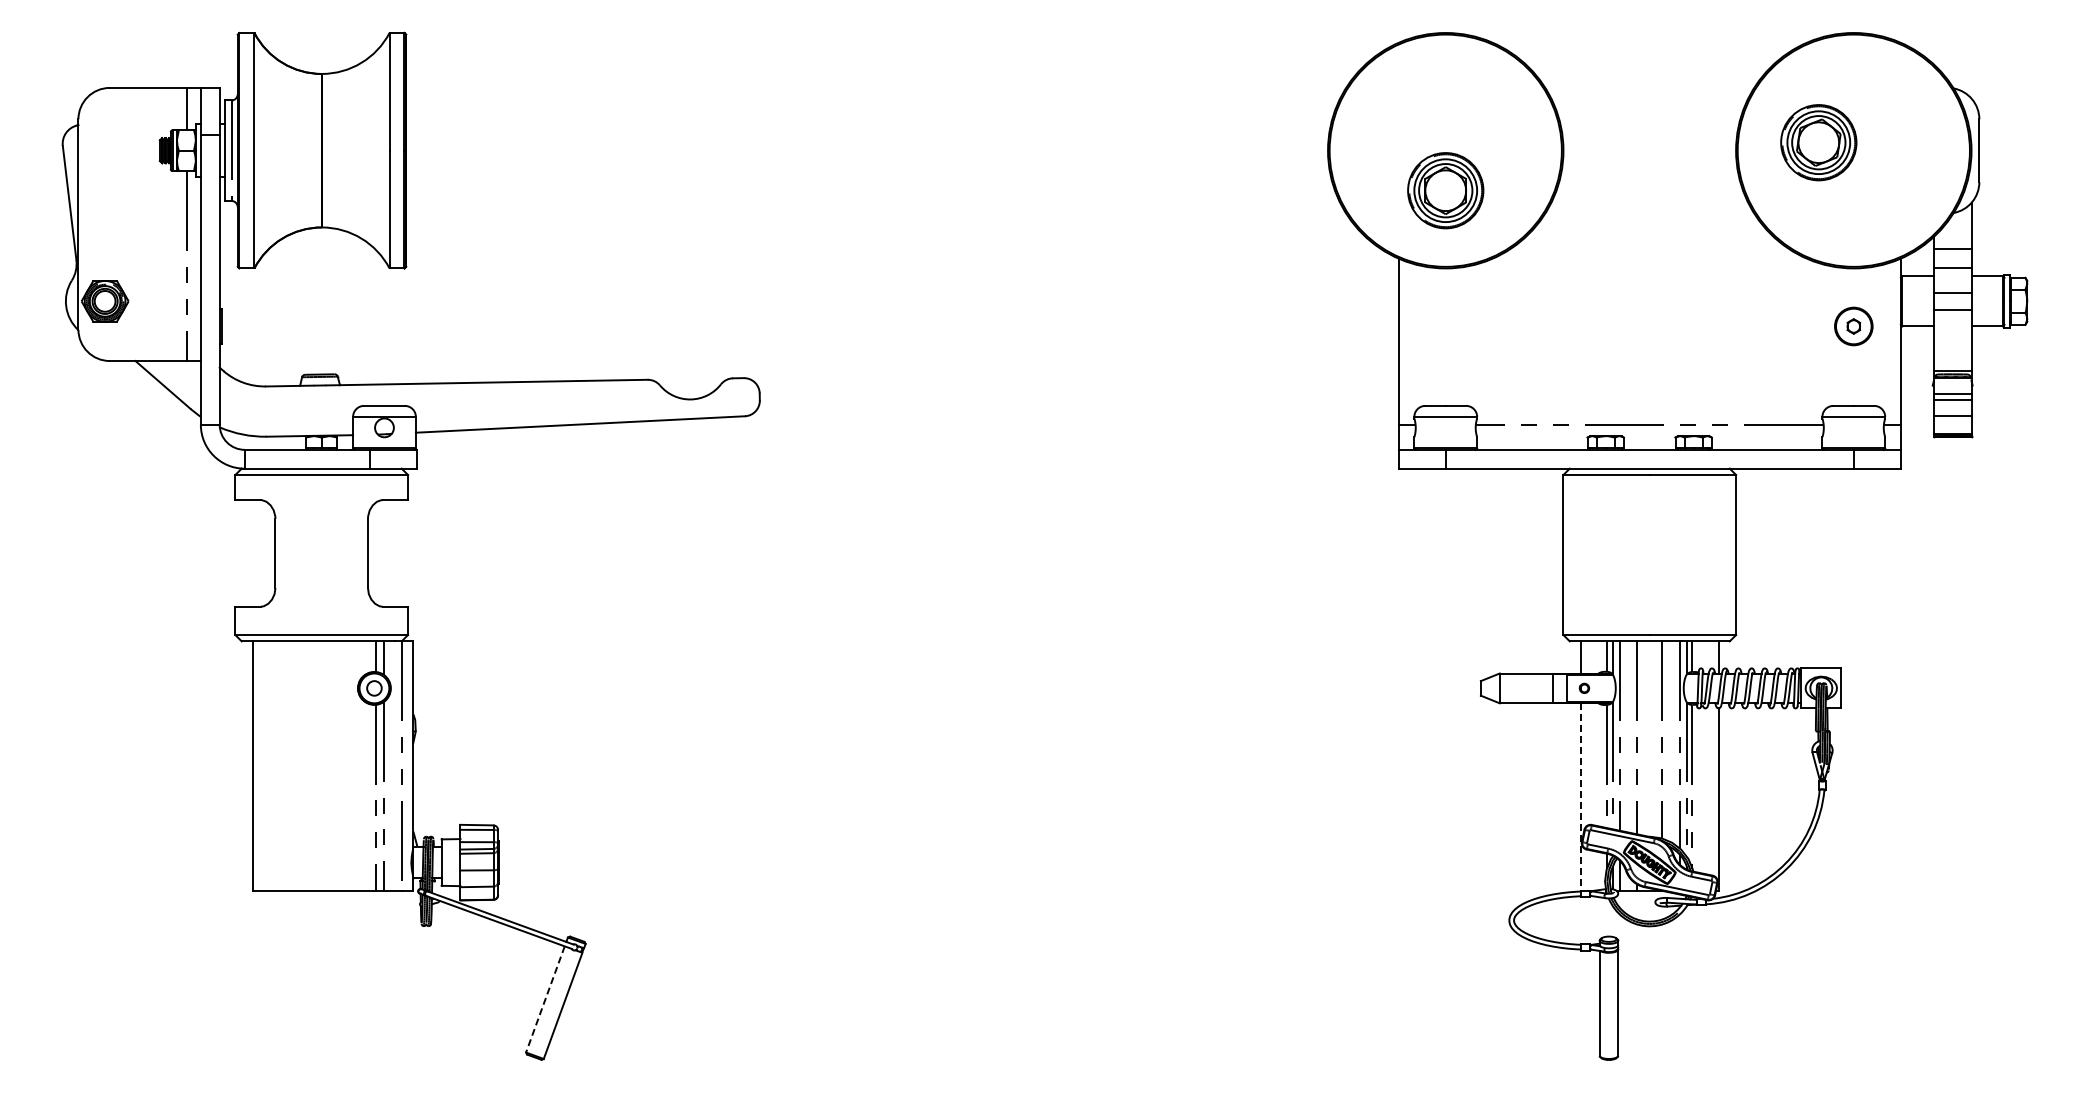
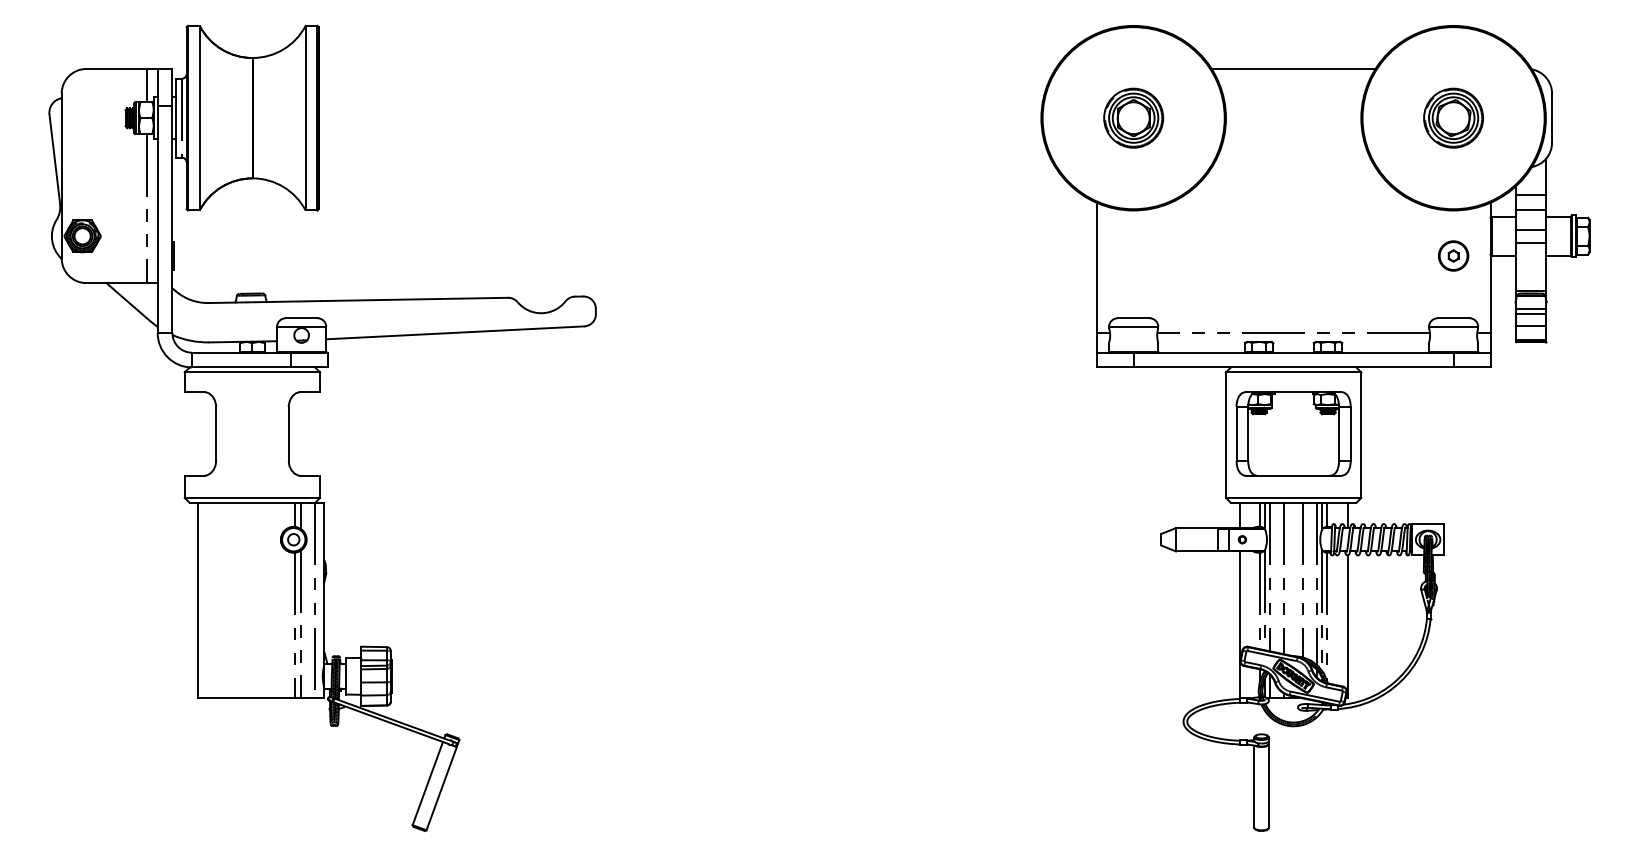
line: (1649, 87) -> (1293, 68), added
part: (1818, 142) -> (1453, 118), moved
part: (1445, 190) -> (1133, 118), moved
part: (1649, 553) -> (1293, 433), added
line: (1580, 796) -> (1239, 624), dashed -> solid
line: (545, 999) -> (427, 783), dashed -> solid

